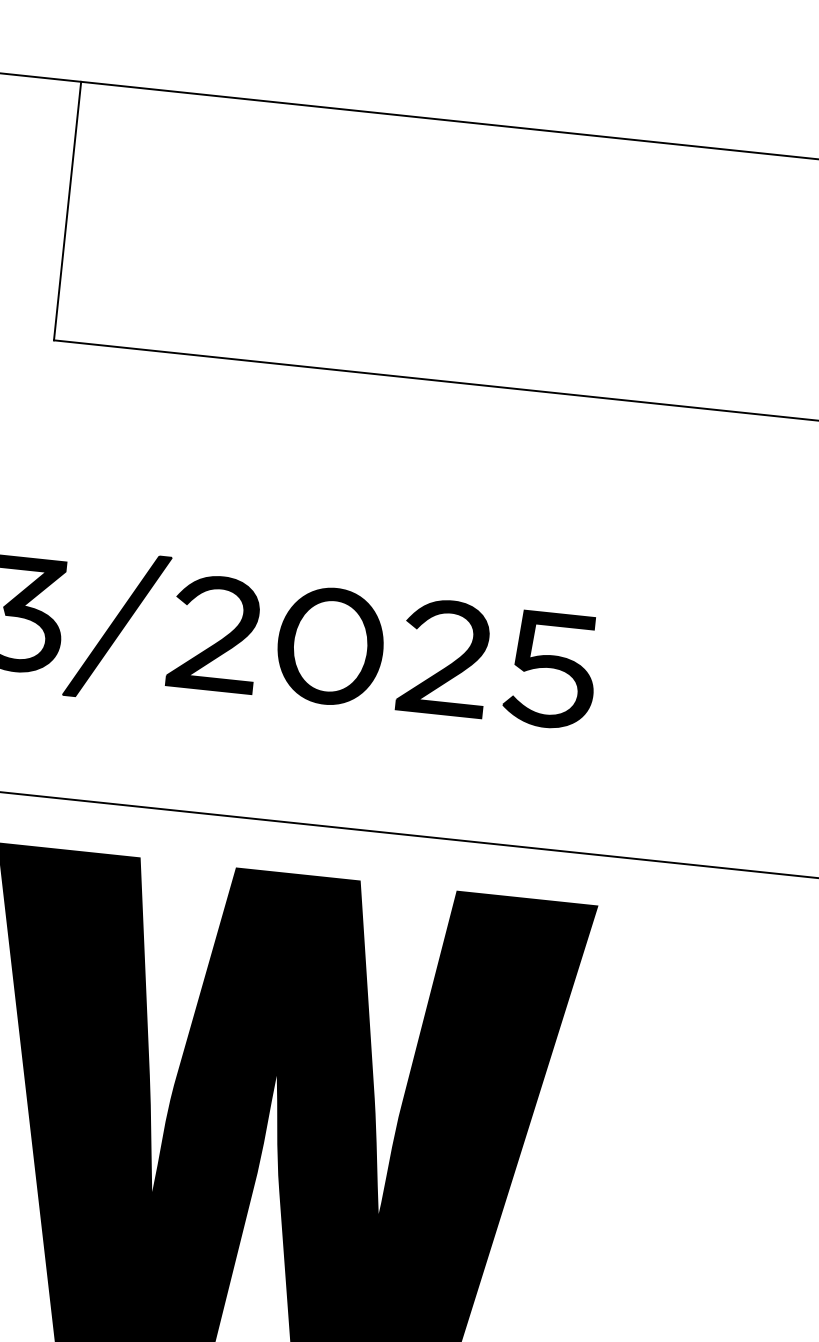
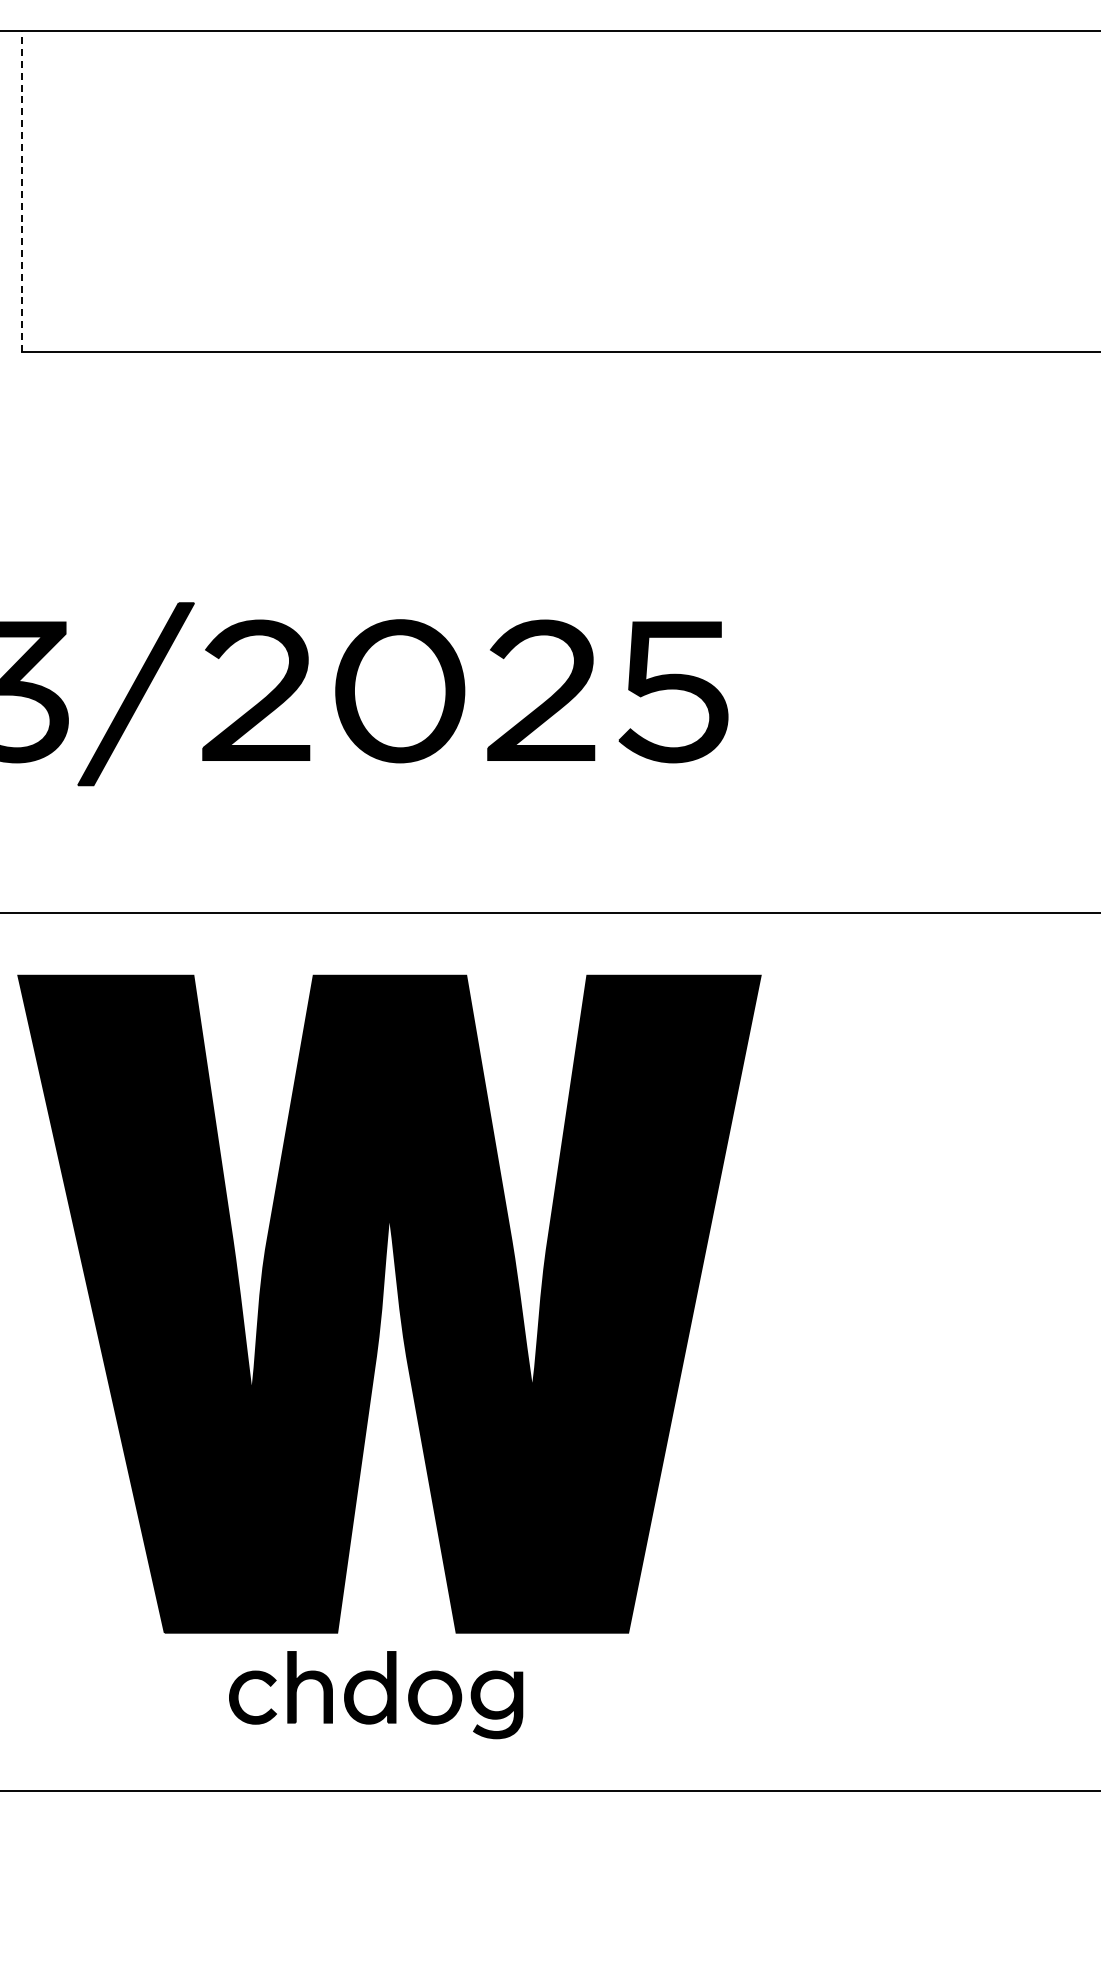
line: (67, 211) -> (21, 191), solid -> dashed

